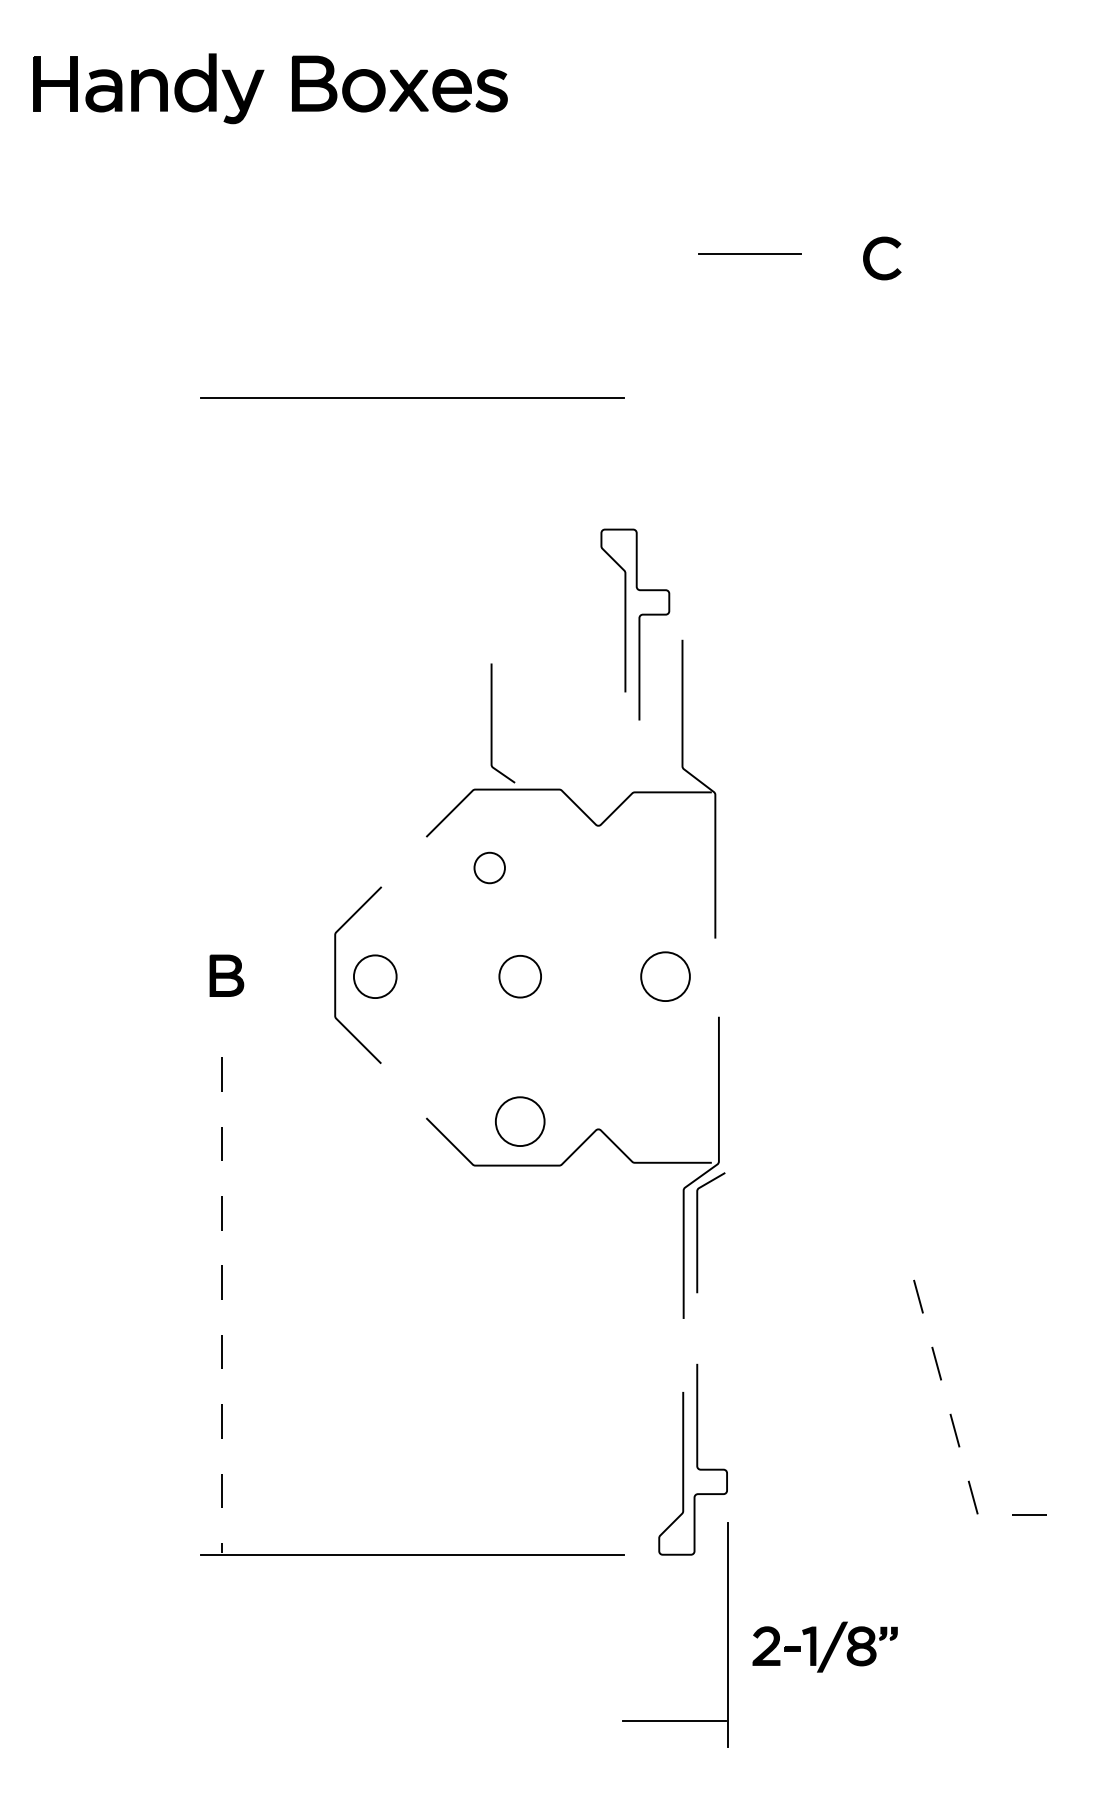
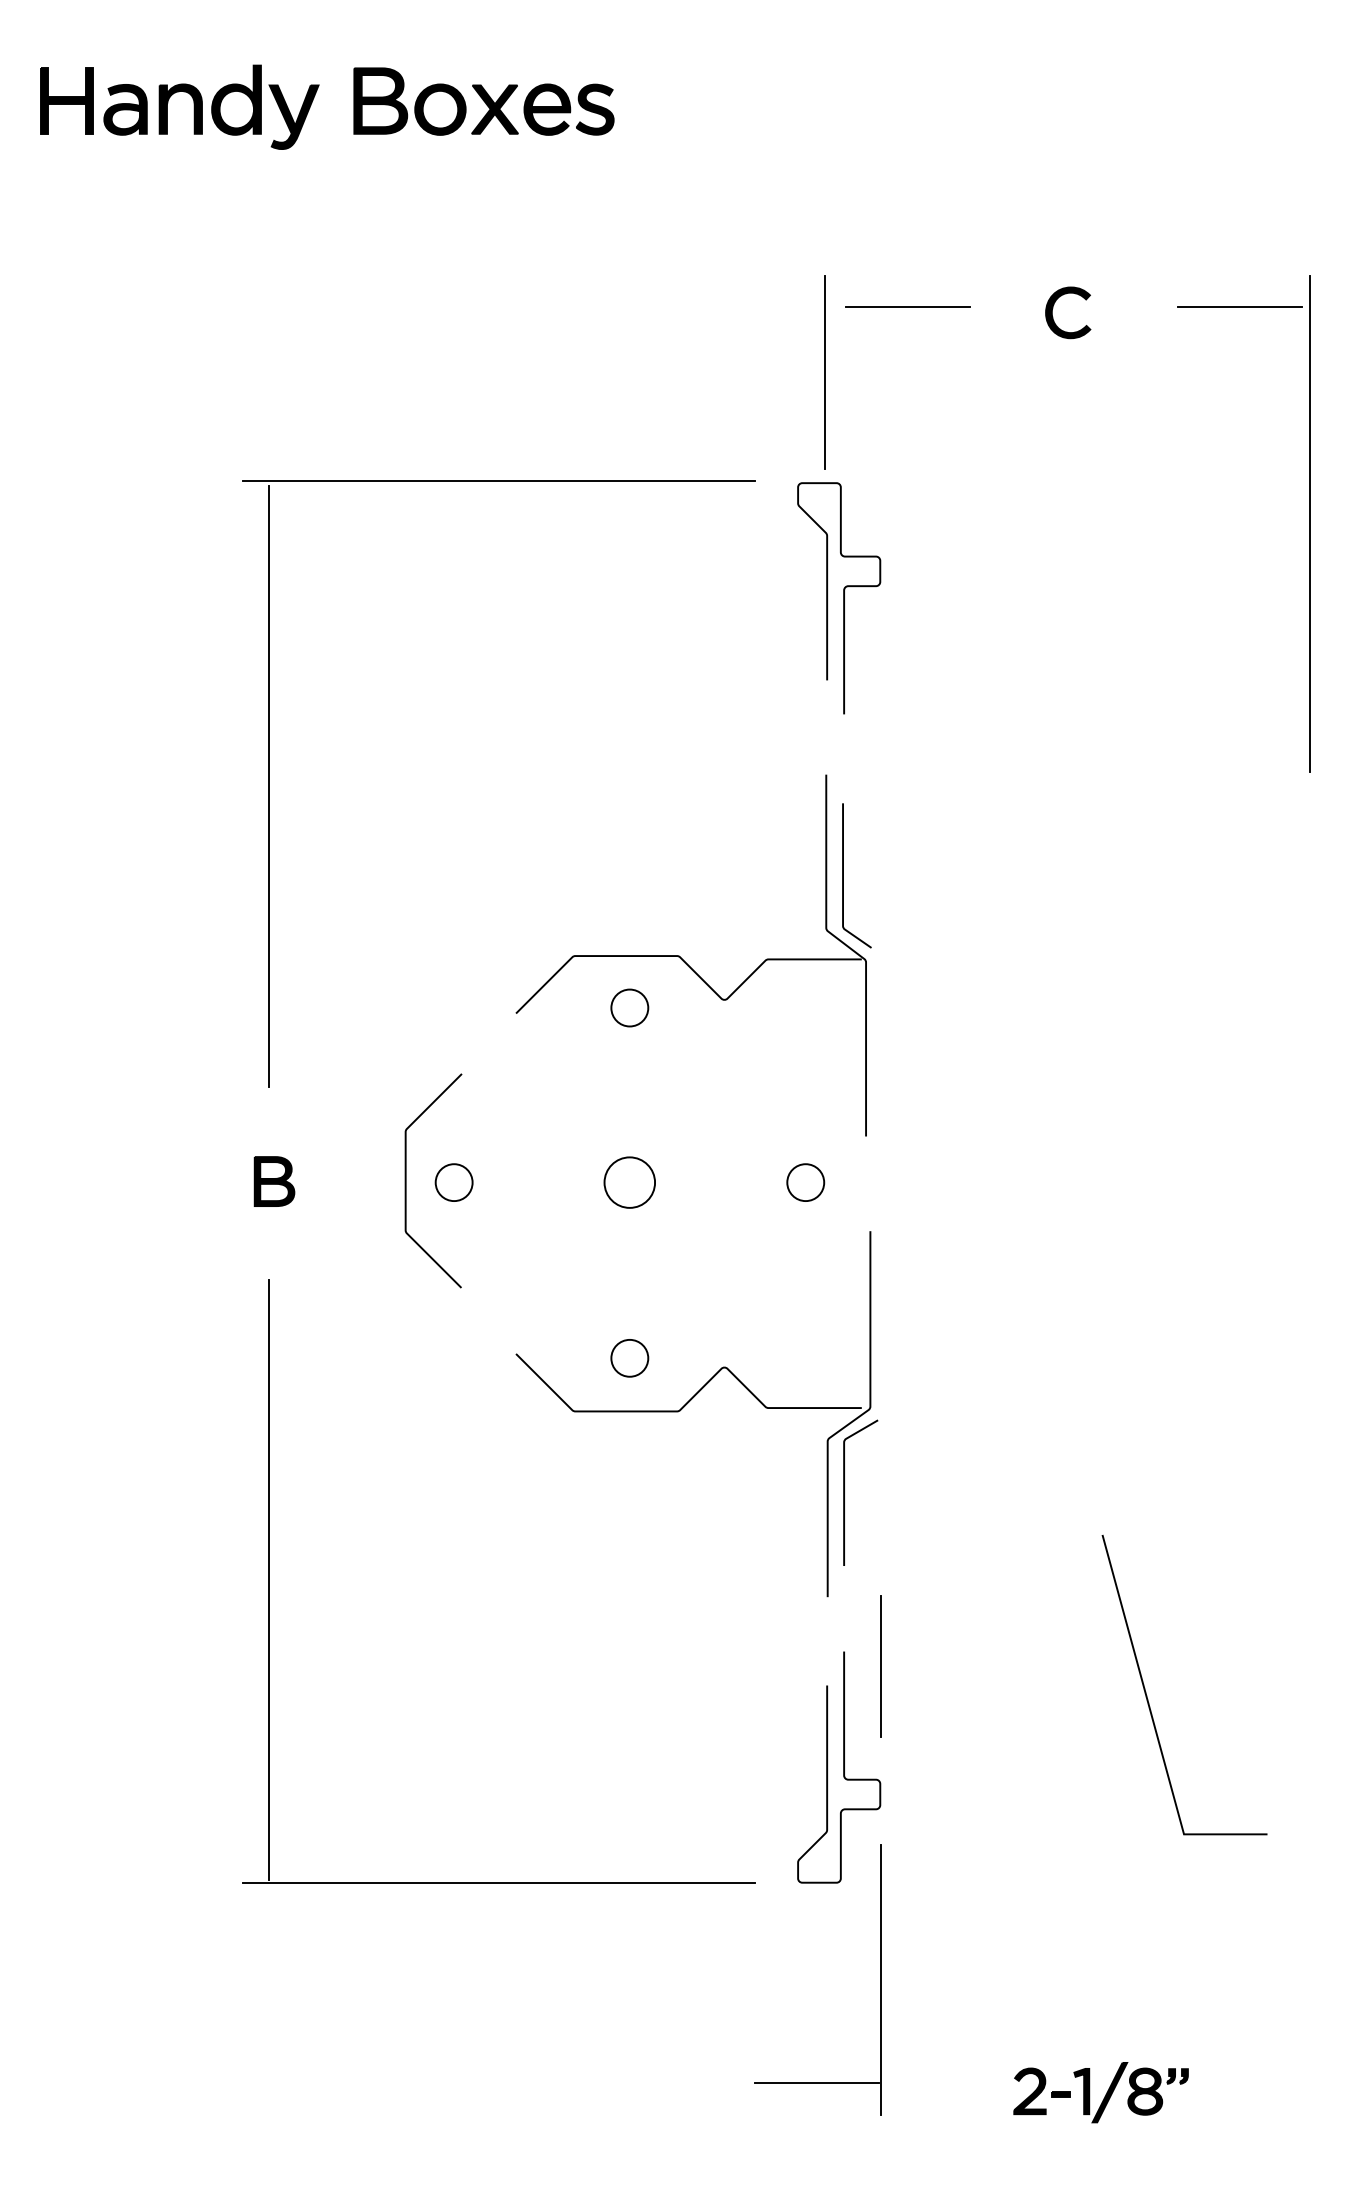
line: (1023, 254) -> (1239, 307), added
line: (681, 307) -> (825, 372), added
line: (1082, 433) -> (1310, 524), added
curve: (638, 624) -> (843, 598), moved
line: (222, 649) -> (269, 786), added
curve: (491, 723) -> (843, 875), moved
circle: (489, 867) -> (629, 1007), moved
circle: (374, 976) -> (453, 1182), size x0.71
circle: (665, 976) -> (805, 1182), size x0.62
circle: (520, 1121) -> (629, 1358), size x0.62
line: (222, 1305) -> (269, 1580), dashed -> solid
line: (728, 1376) -> (881, 1666), added
line: (953, 1424) -> (1154, 1725), dashed -> solid
part: (824, 1647) -> (1100, 2092), moved

